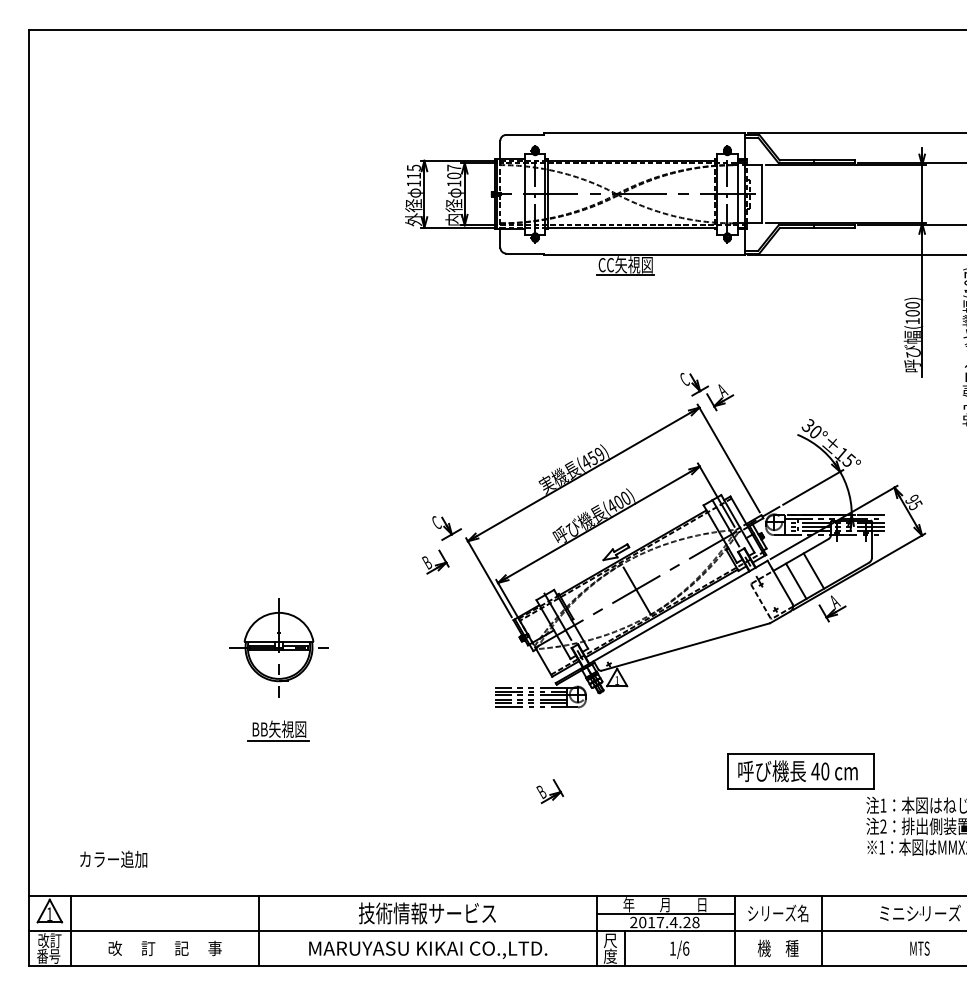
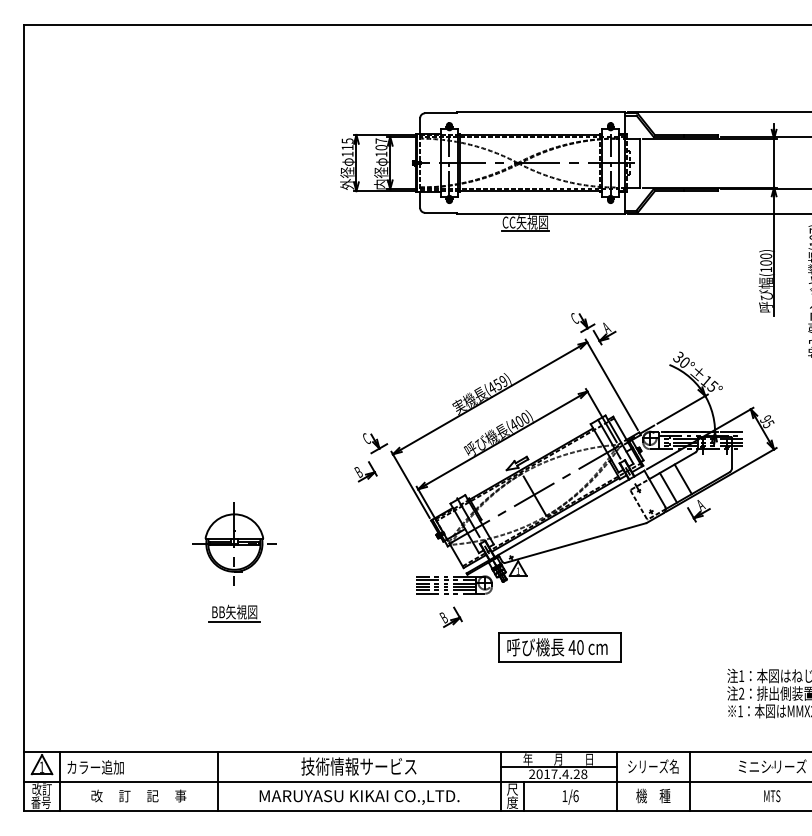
part: (800, 771) -> (559, 647), moved
part: (550, 791) -> (451, 617), moved
text: (113, 858) -> (95, 766), moved

